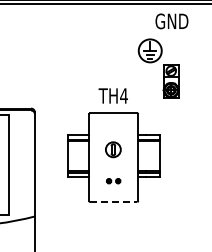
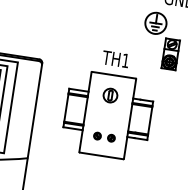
text: (123, 95) -> (125, 60), TH4 -> TH1
part: (113, 149) -> (110, 95), moved
part: (113, 180) -> (104, 136), size x1.67
line: (113, 201) -> (101, 155), dashed -> solid

